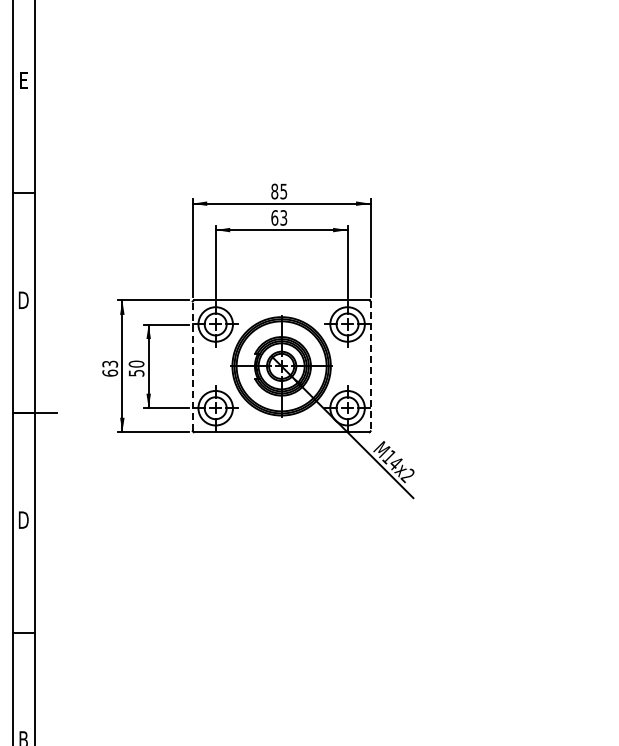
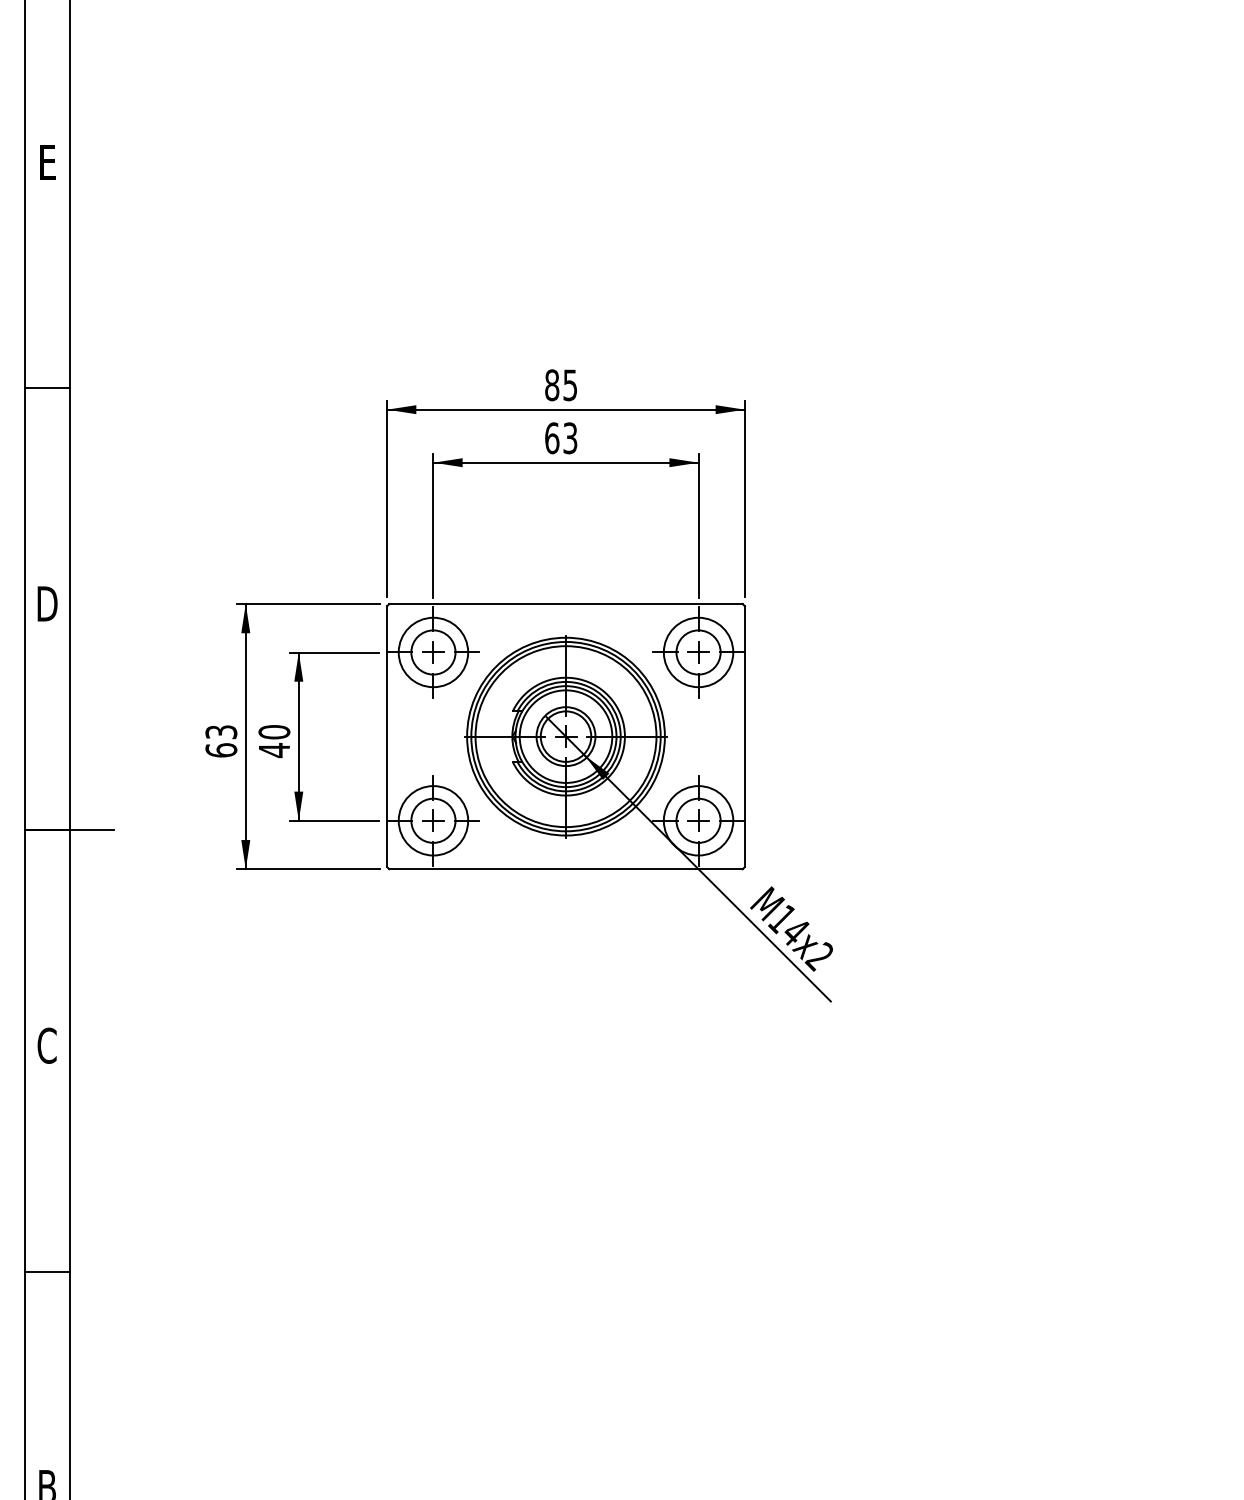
line: (192, 366) -> (386, 736), dashed -> solid
line: (370, 366) -> (744, 736), dashed -> solid
text: (136, 372) -> (274, 748), 50 -> 40
text: (23, 520) -> (47, 1046), D -> C

